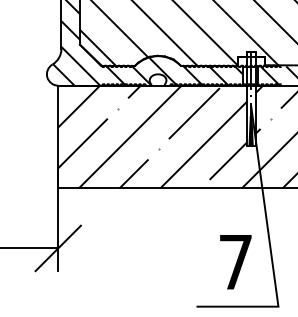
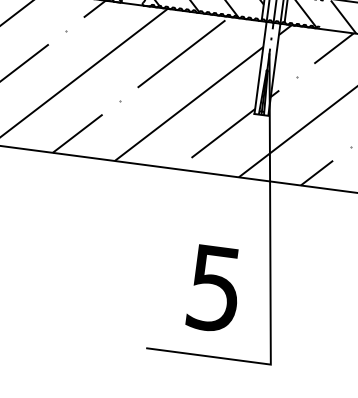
text: (235, 262) -> (214, 288), 7 -> 5

